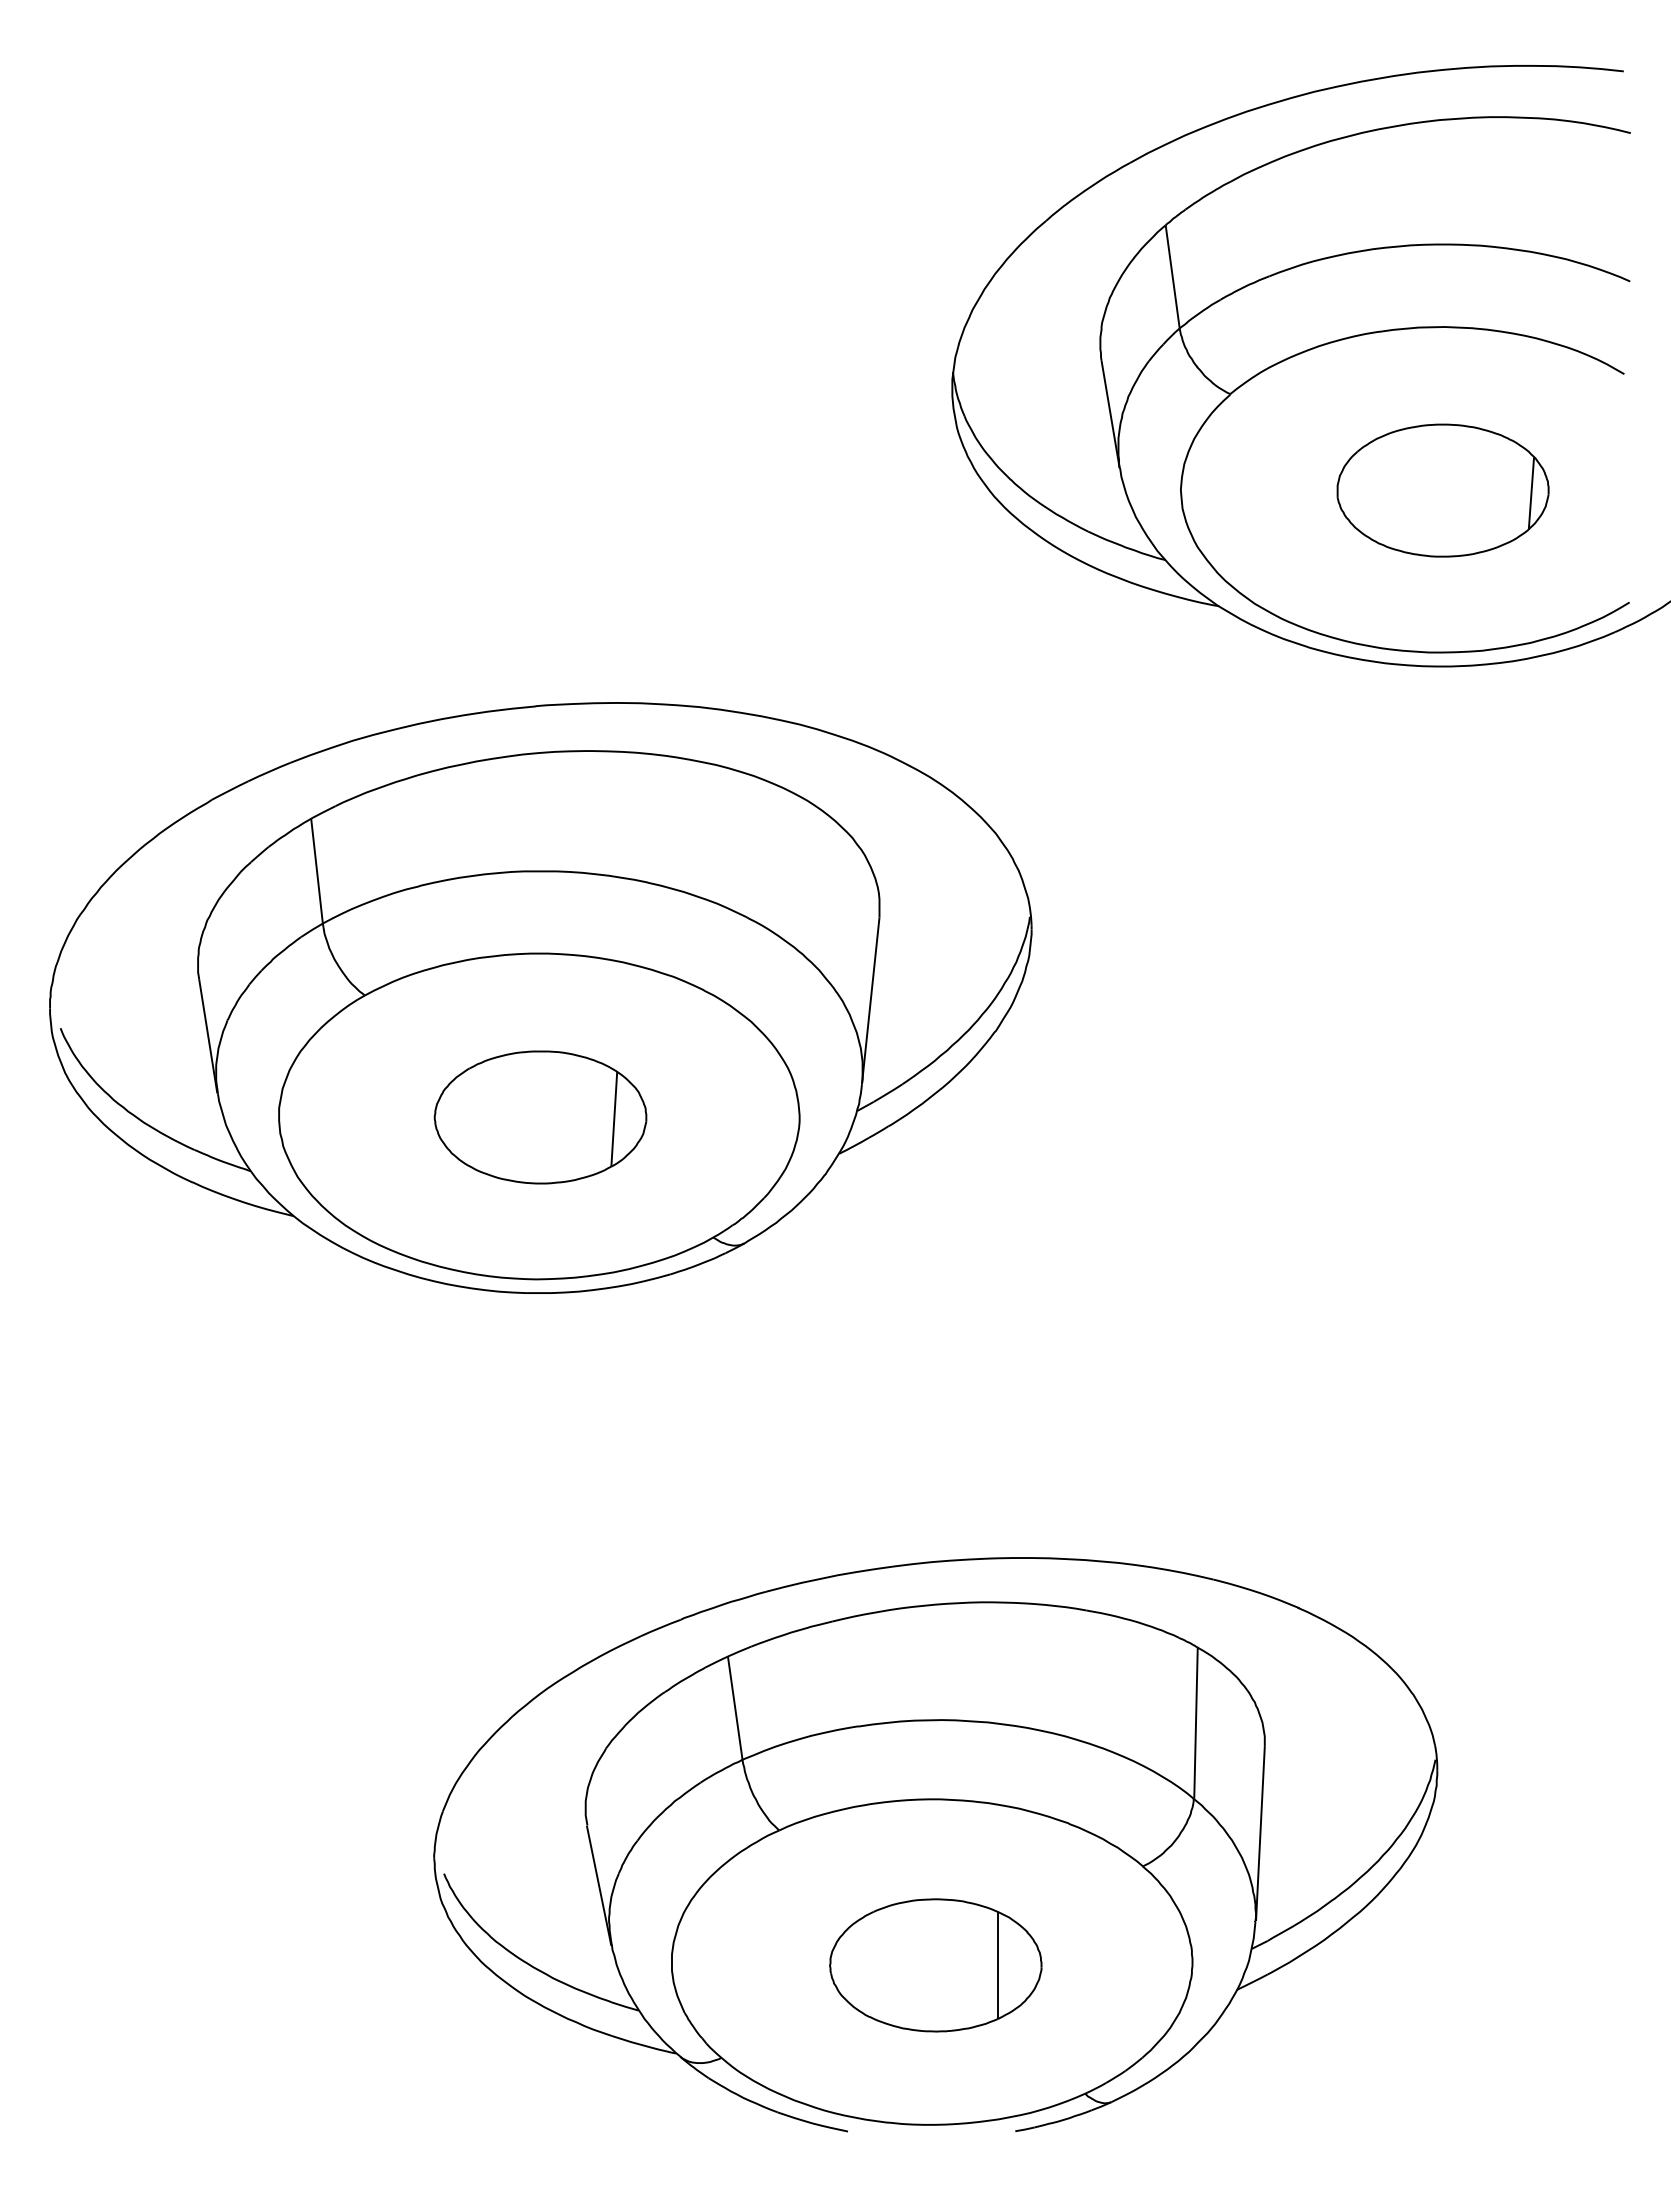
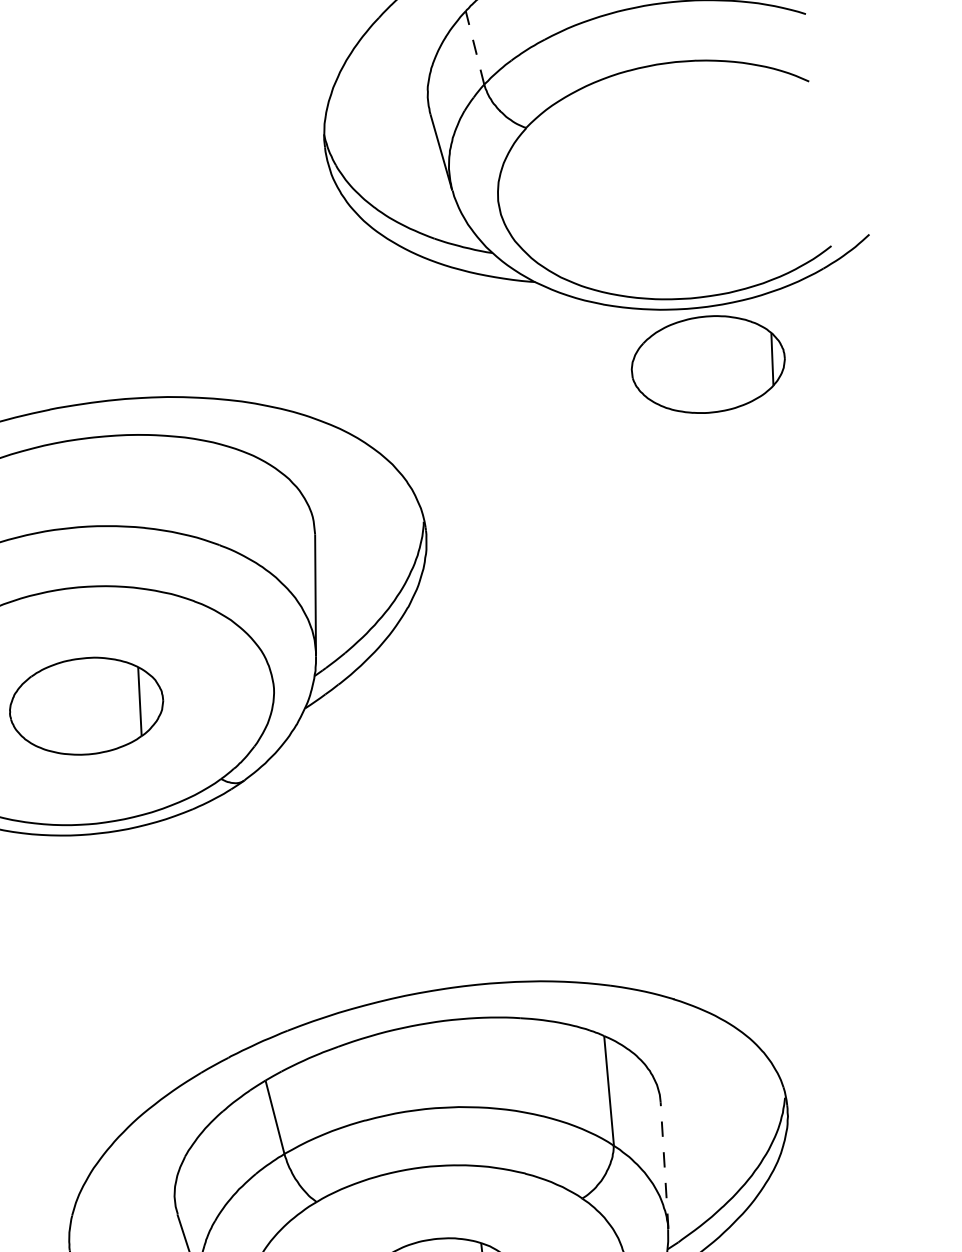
line: (1172, 276) -> (474, 47), solid -> dashed
part: (1442, 490) -> (707, 364), moved
line: (1260, 1833) -> (664, 1165), solid -> dashed

